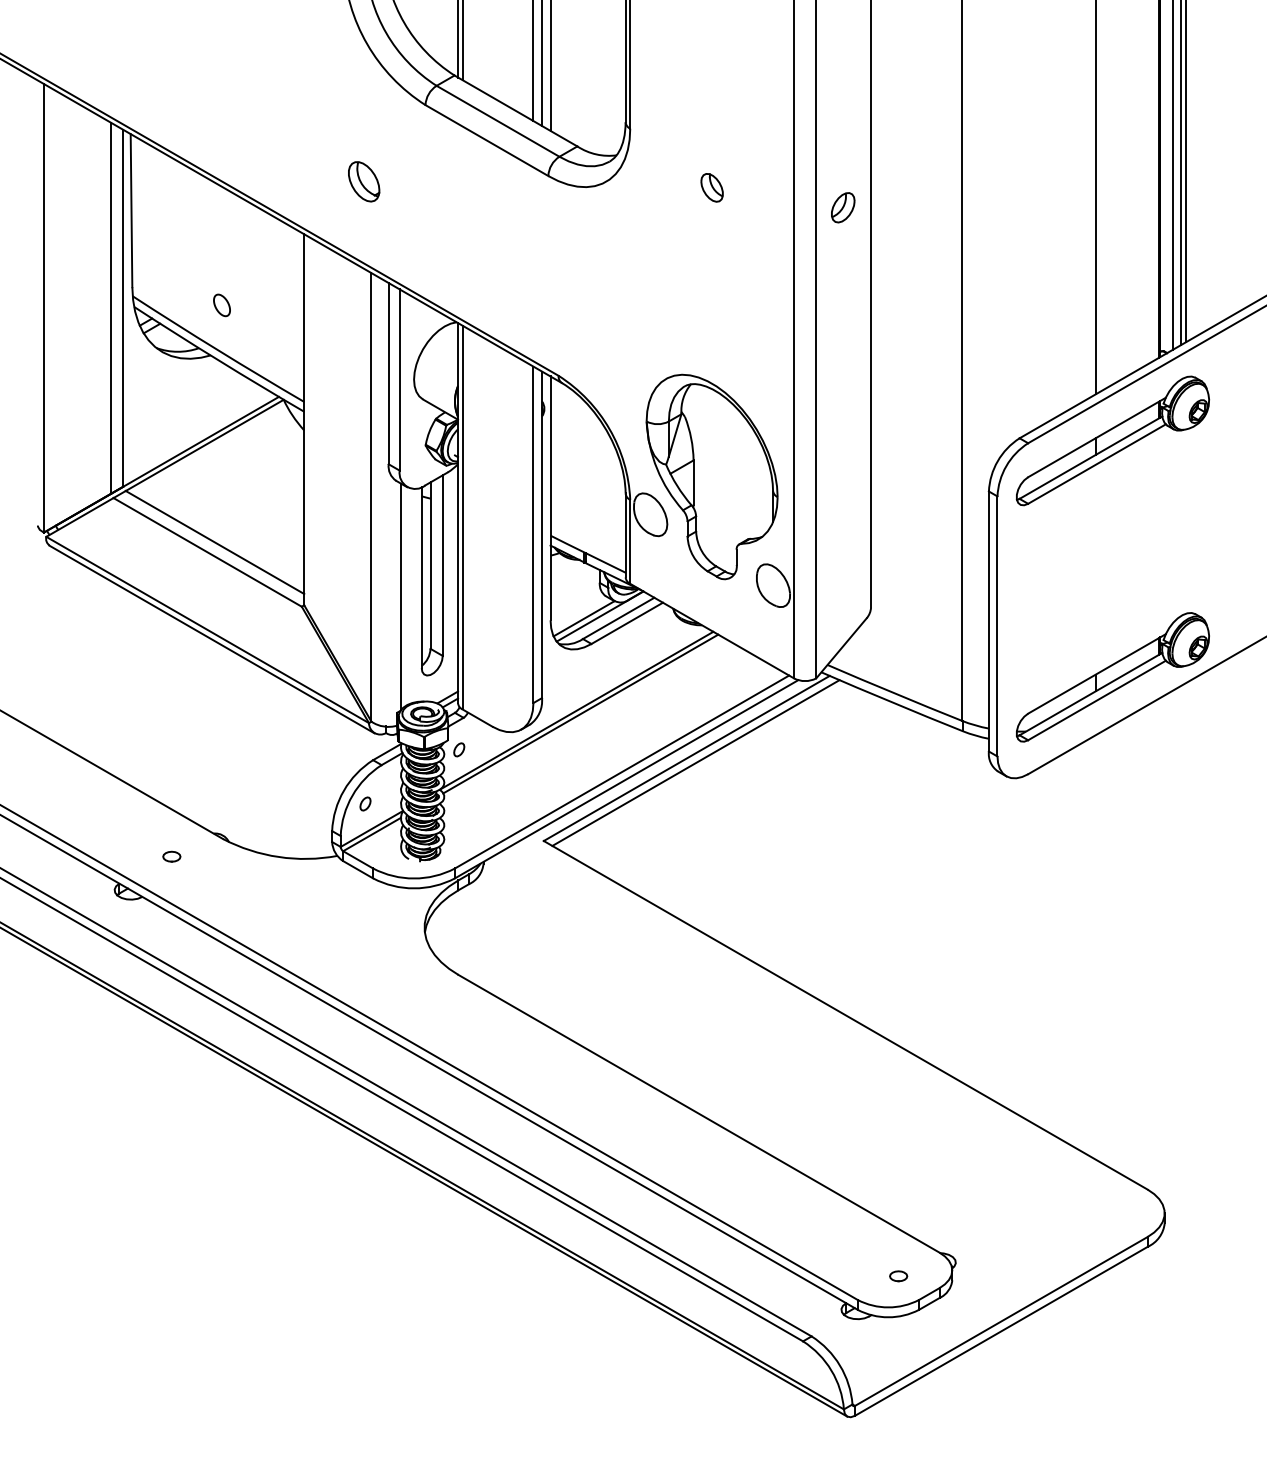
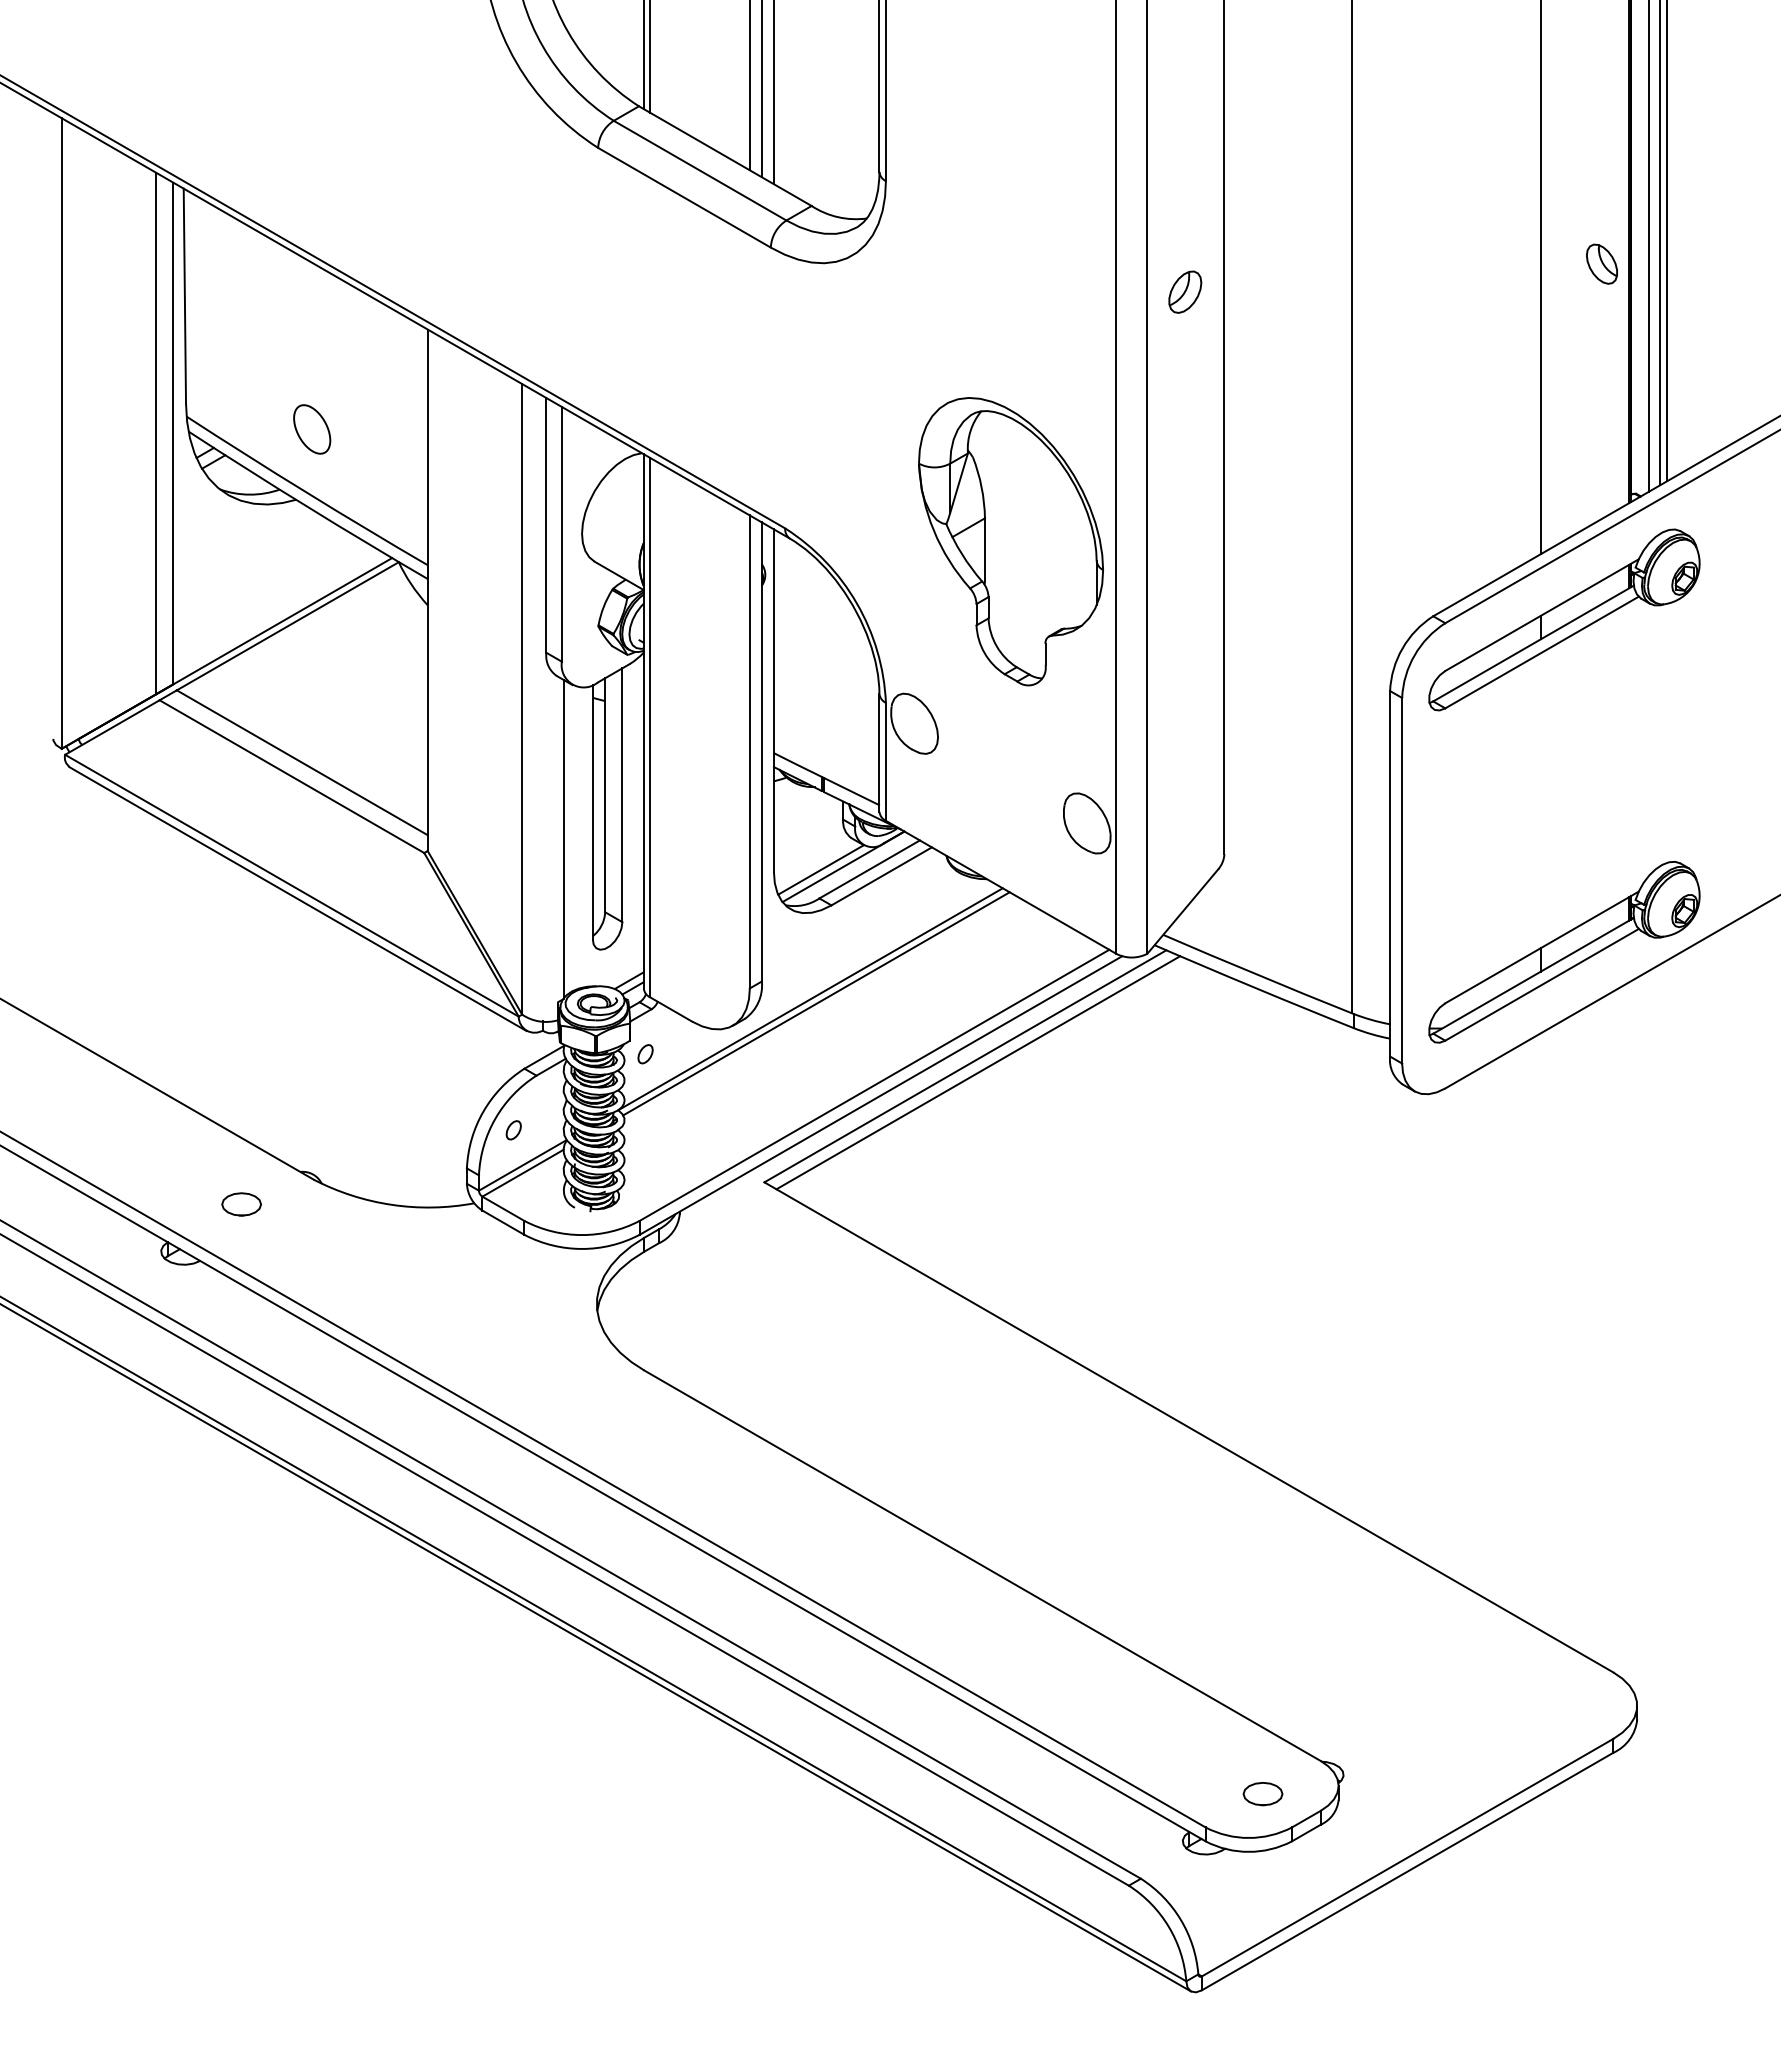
part: (363, 181) -> (511, 255), removed
part: (711, 187) -> (1601, 263), moved
part: (221, 305) -> (311, 429), size x1.6
part: (711, 476) -> (1010, 541), moved
part: (171, 856) -> (241, 1204), size x1.6
part: (898, 1276) -> (1263, 1794), size x1.6

